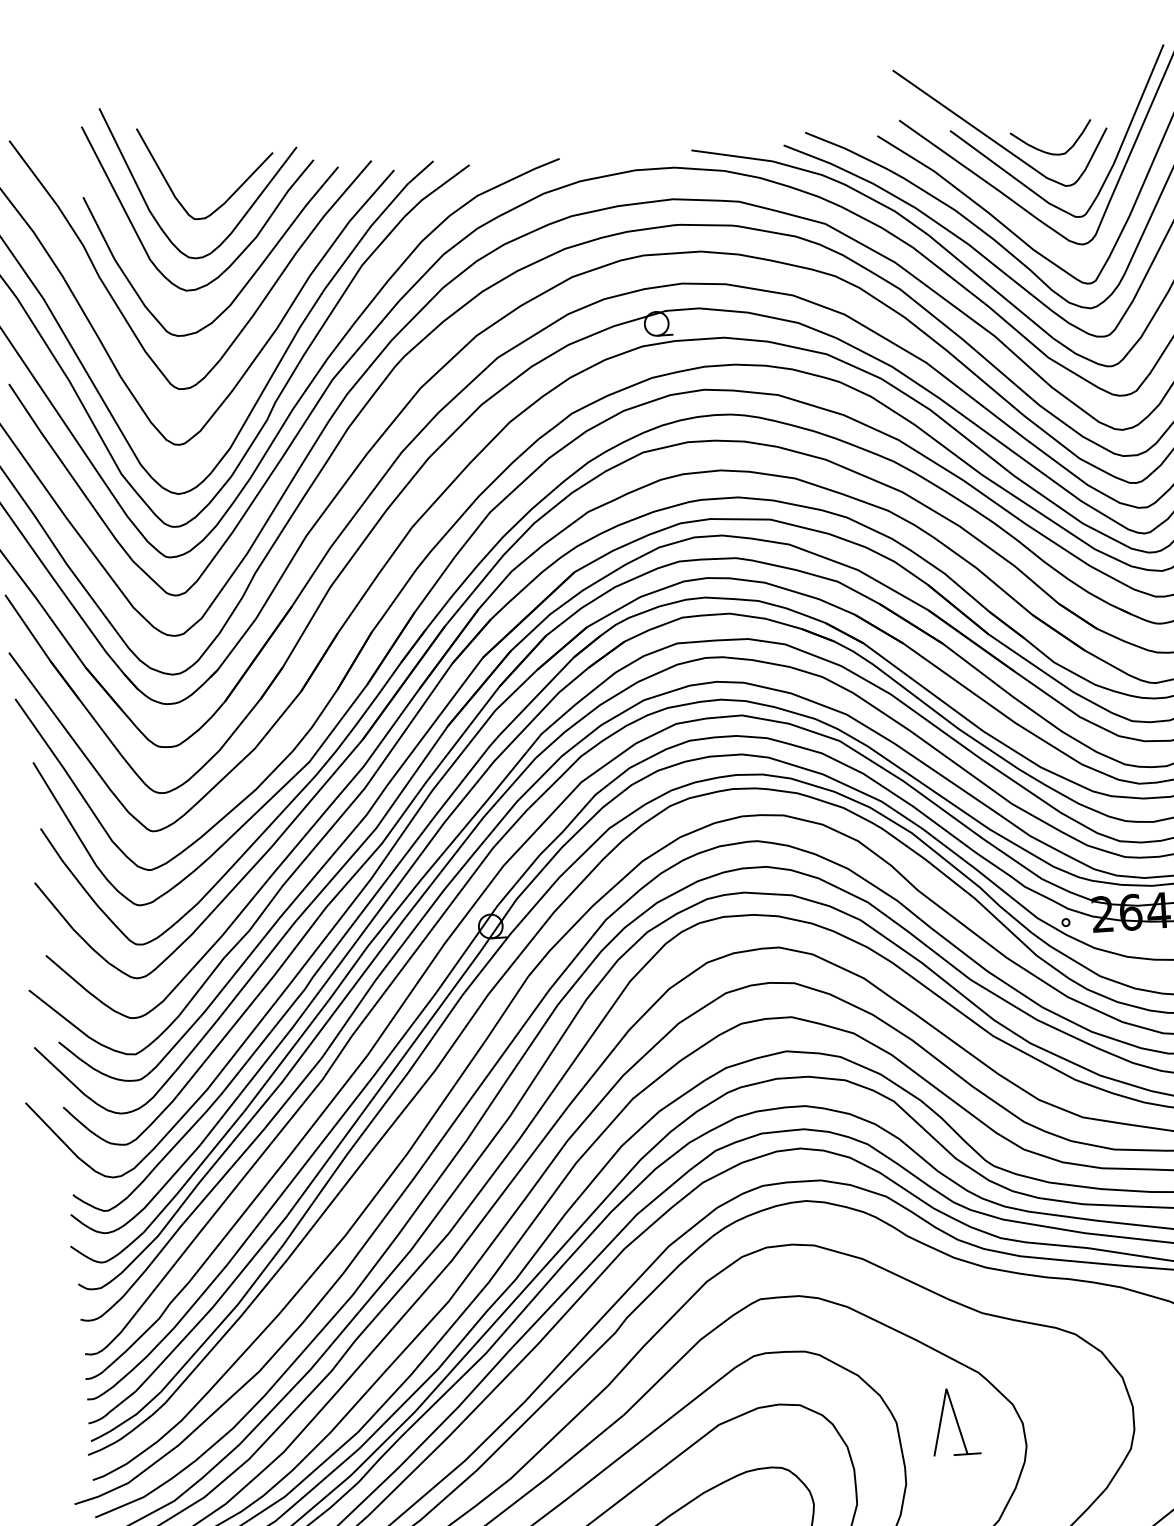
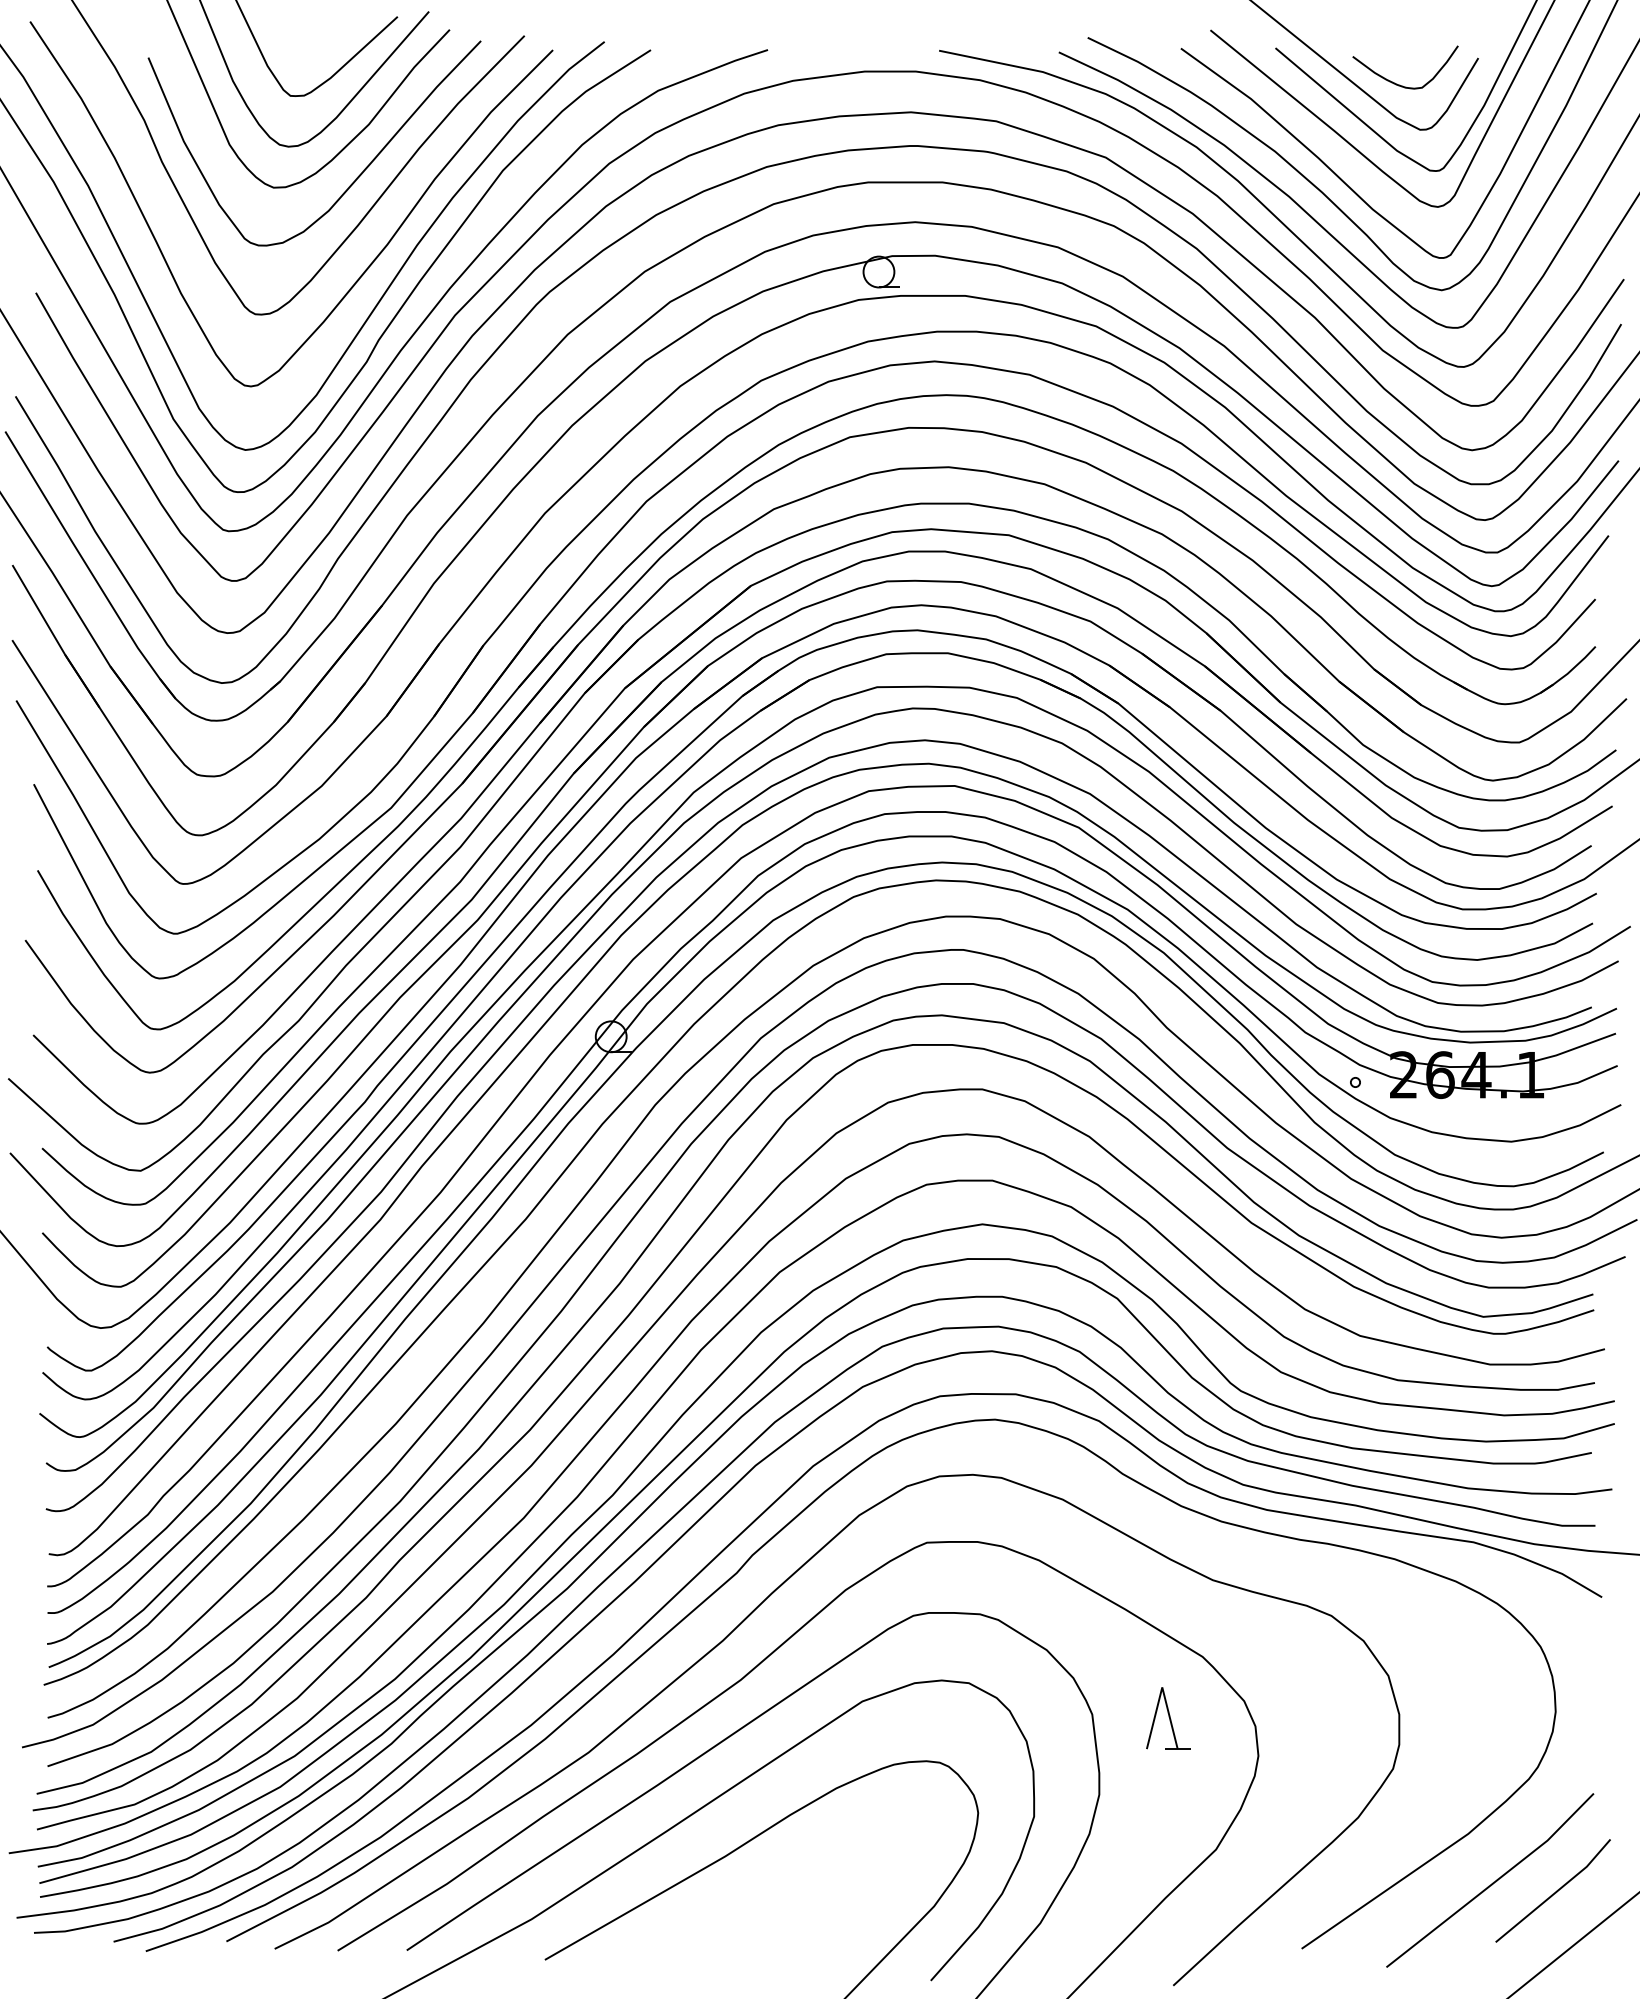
part: (955, 1421) -> (1168, 1718), size x0.71

